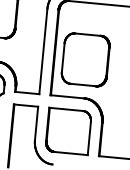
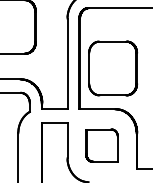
part: (68, 131) -> (101, 145), size x0.7

